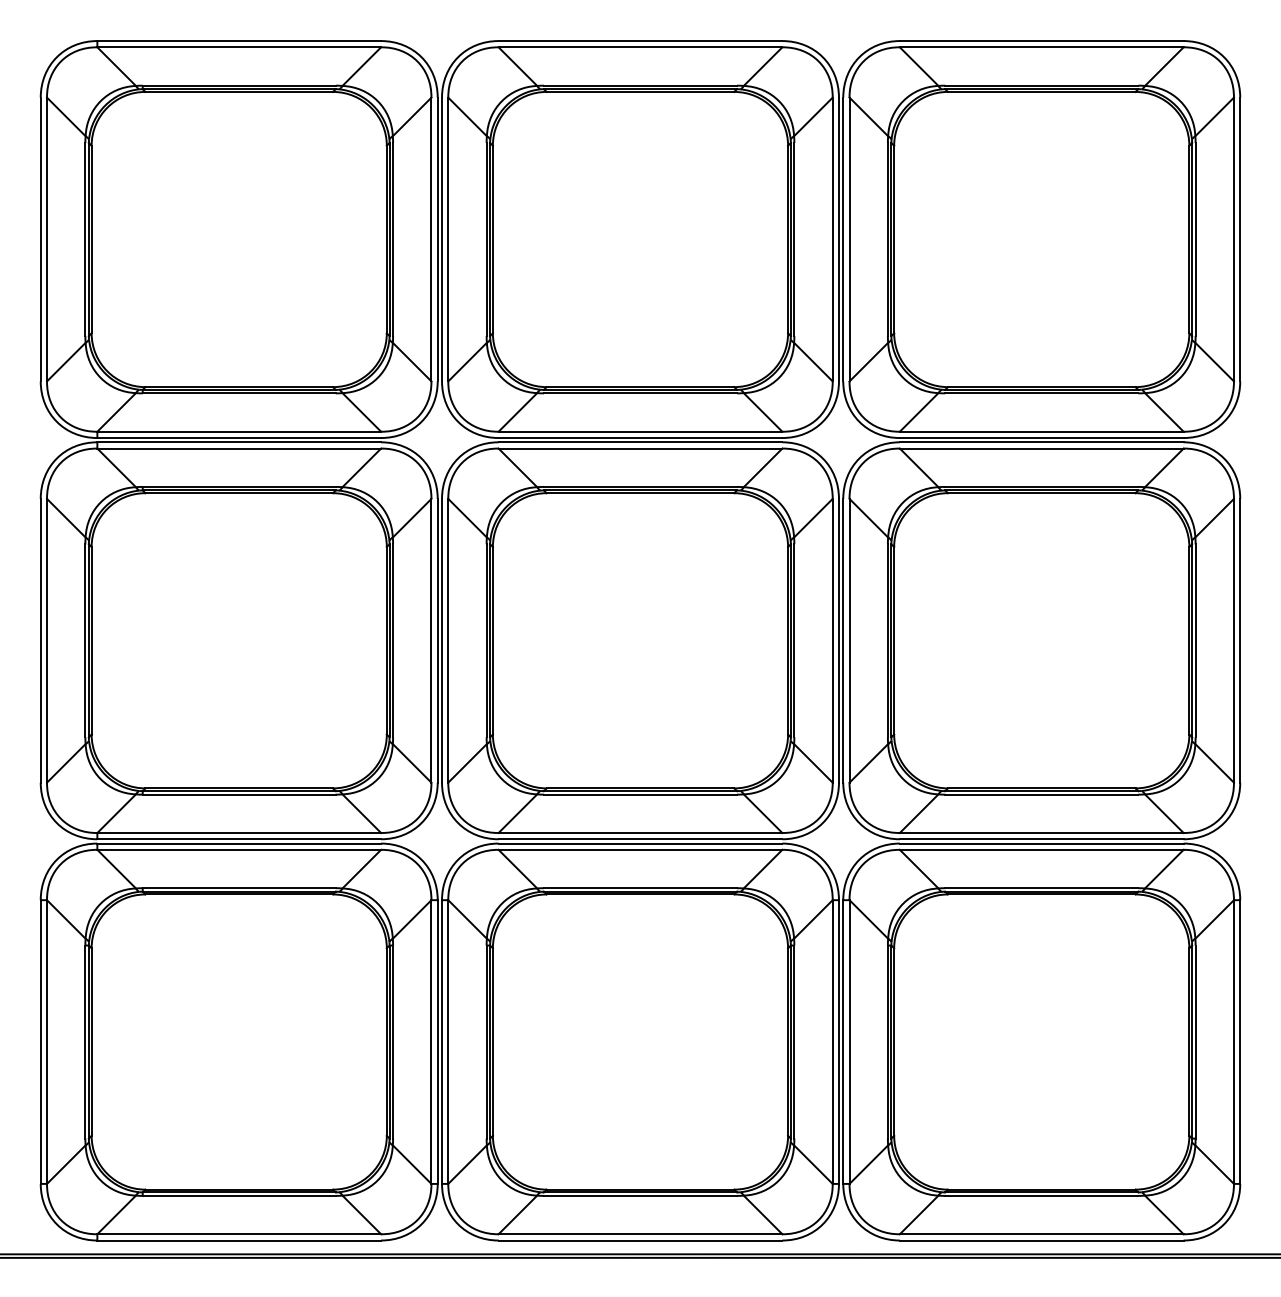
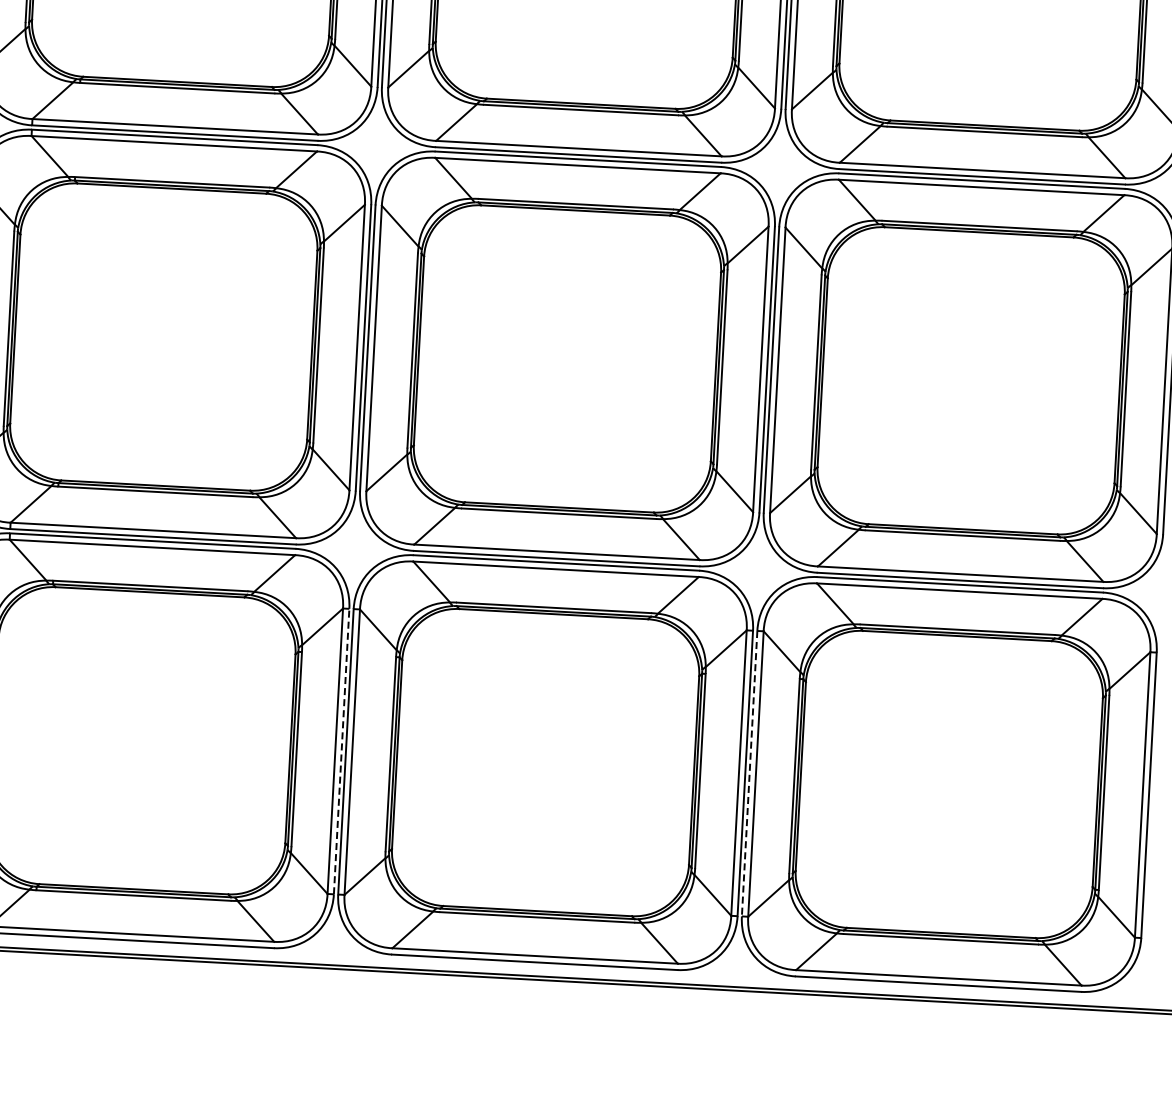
line: (437, 1042) -> (341, 752), solid -> dashed
line: (843, 1042) -> (749, 774), solid -> dashed

